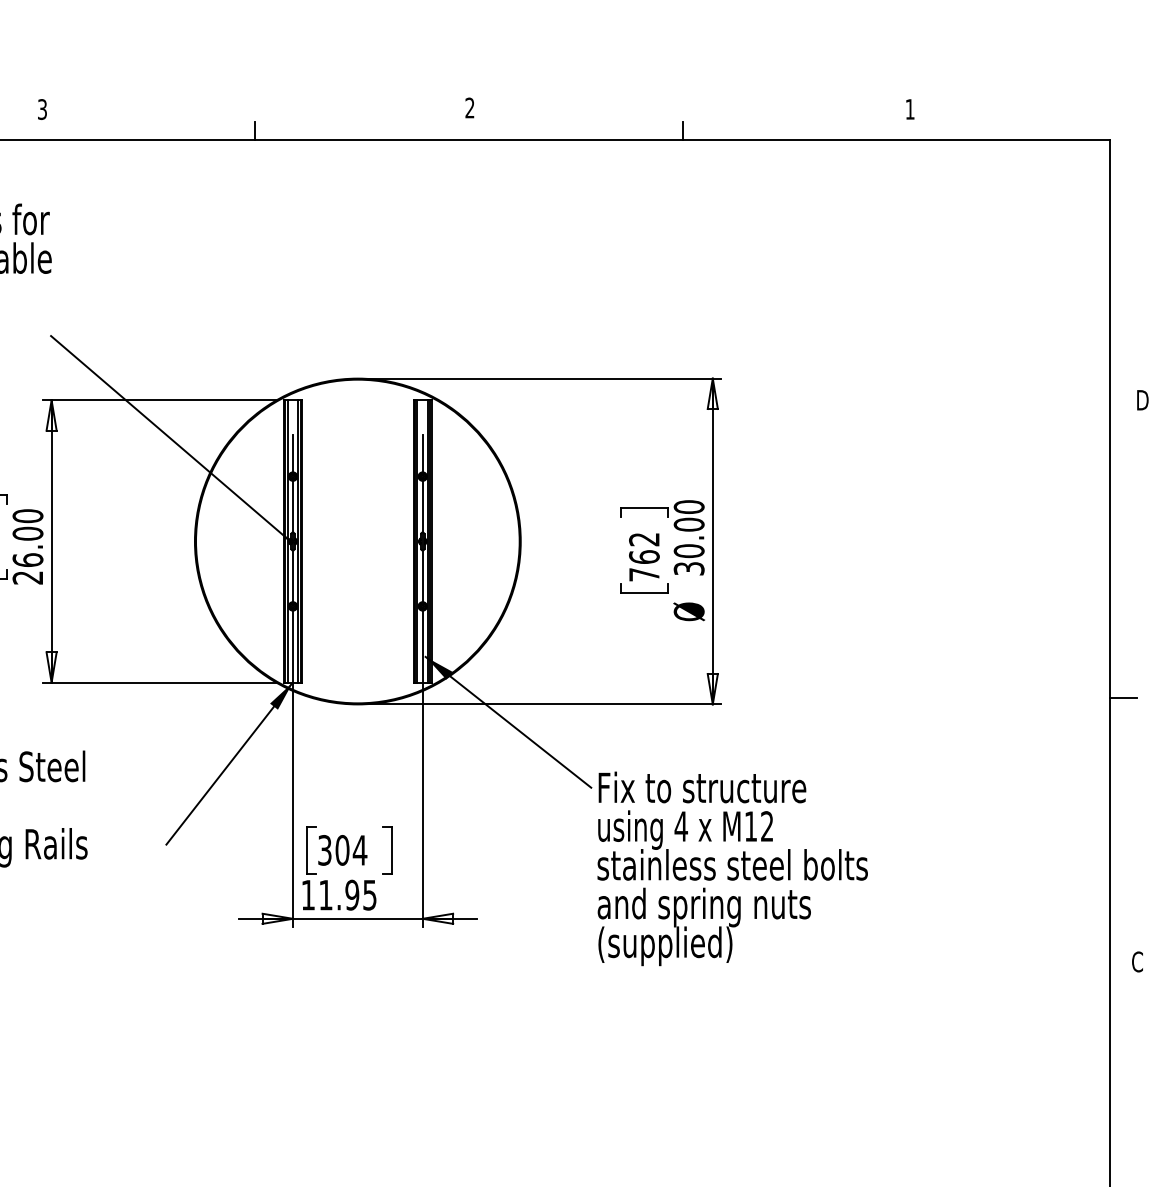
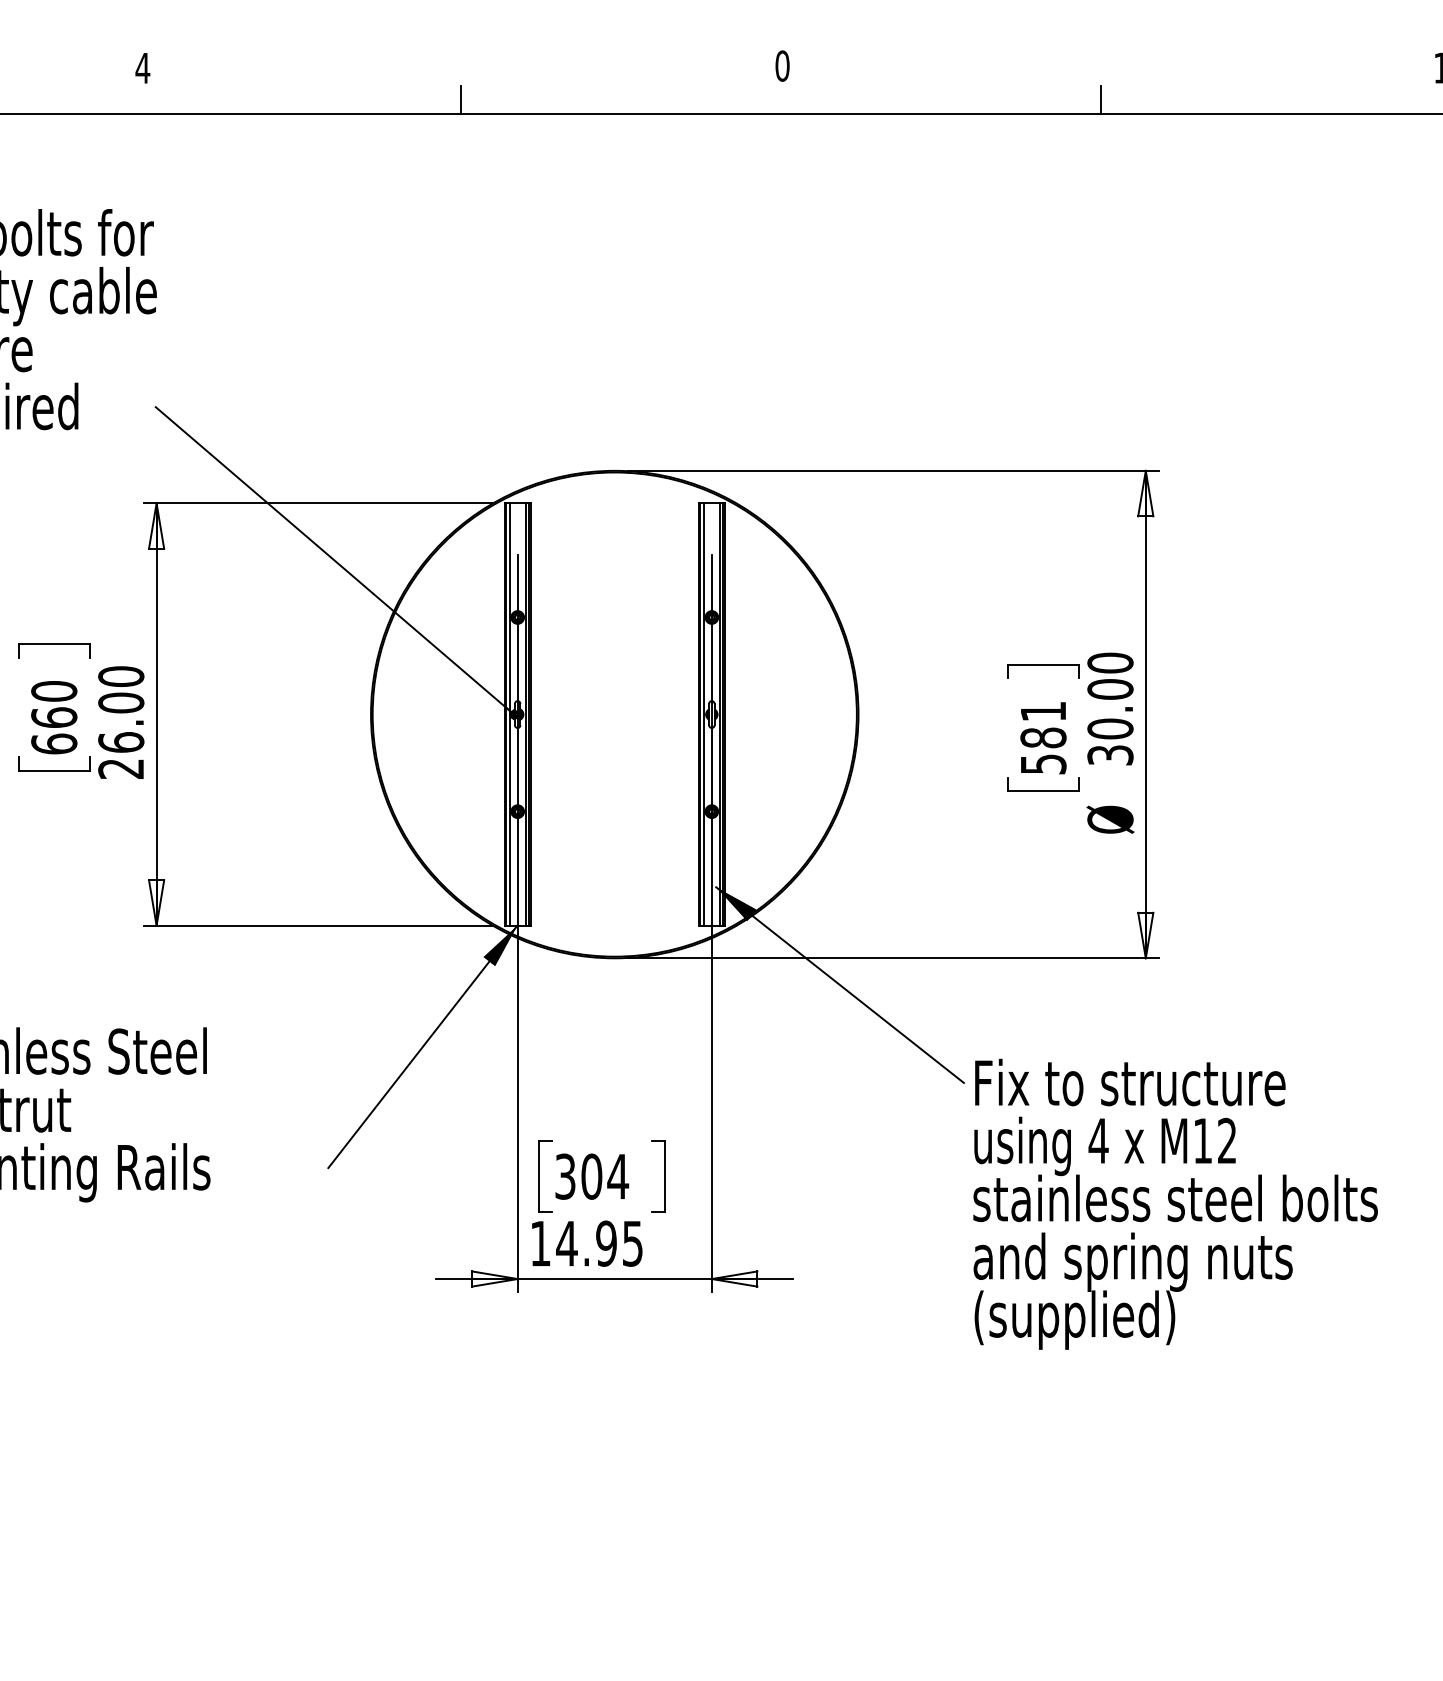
text: (469, 107) -> (781, 65), 2 -> 0
text: (42, 109) -> (142, 68), 3 -> 4
text: (644, 557) -> (1043, 738), 762 -> 581
text: (325, 895) -> (566, 1244), 11.95 -> 14.95

